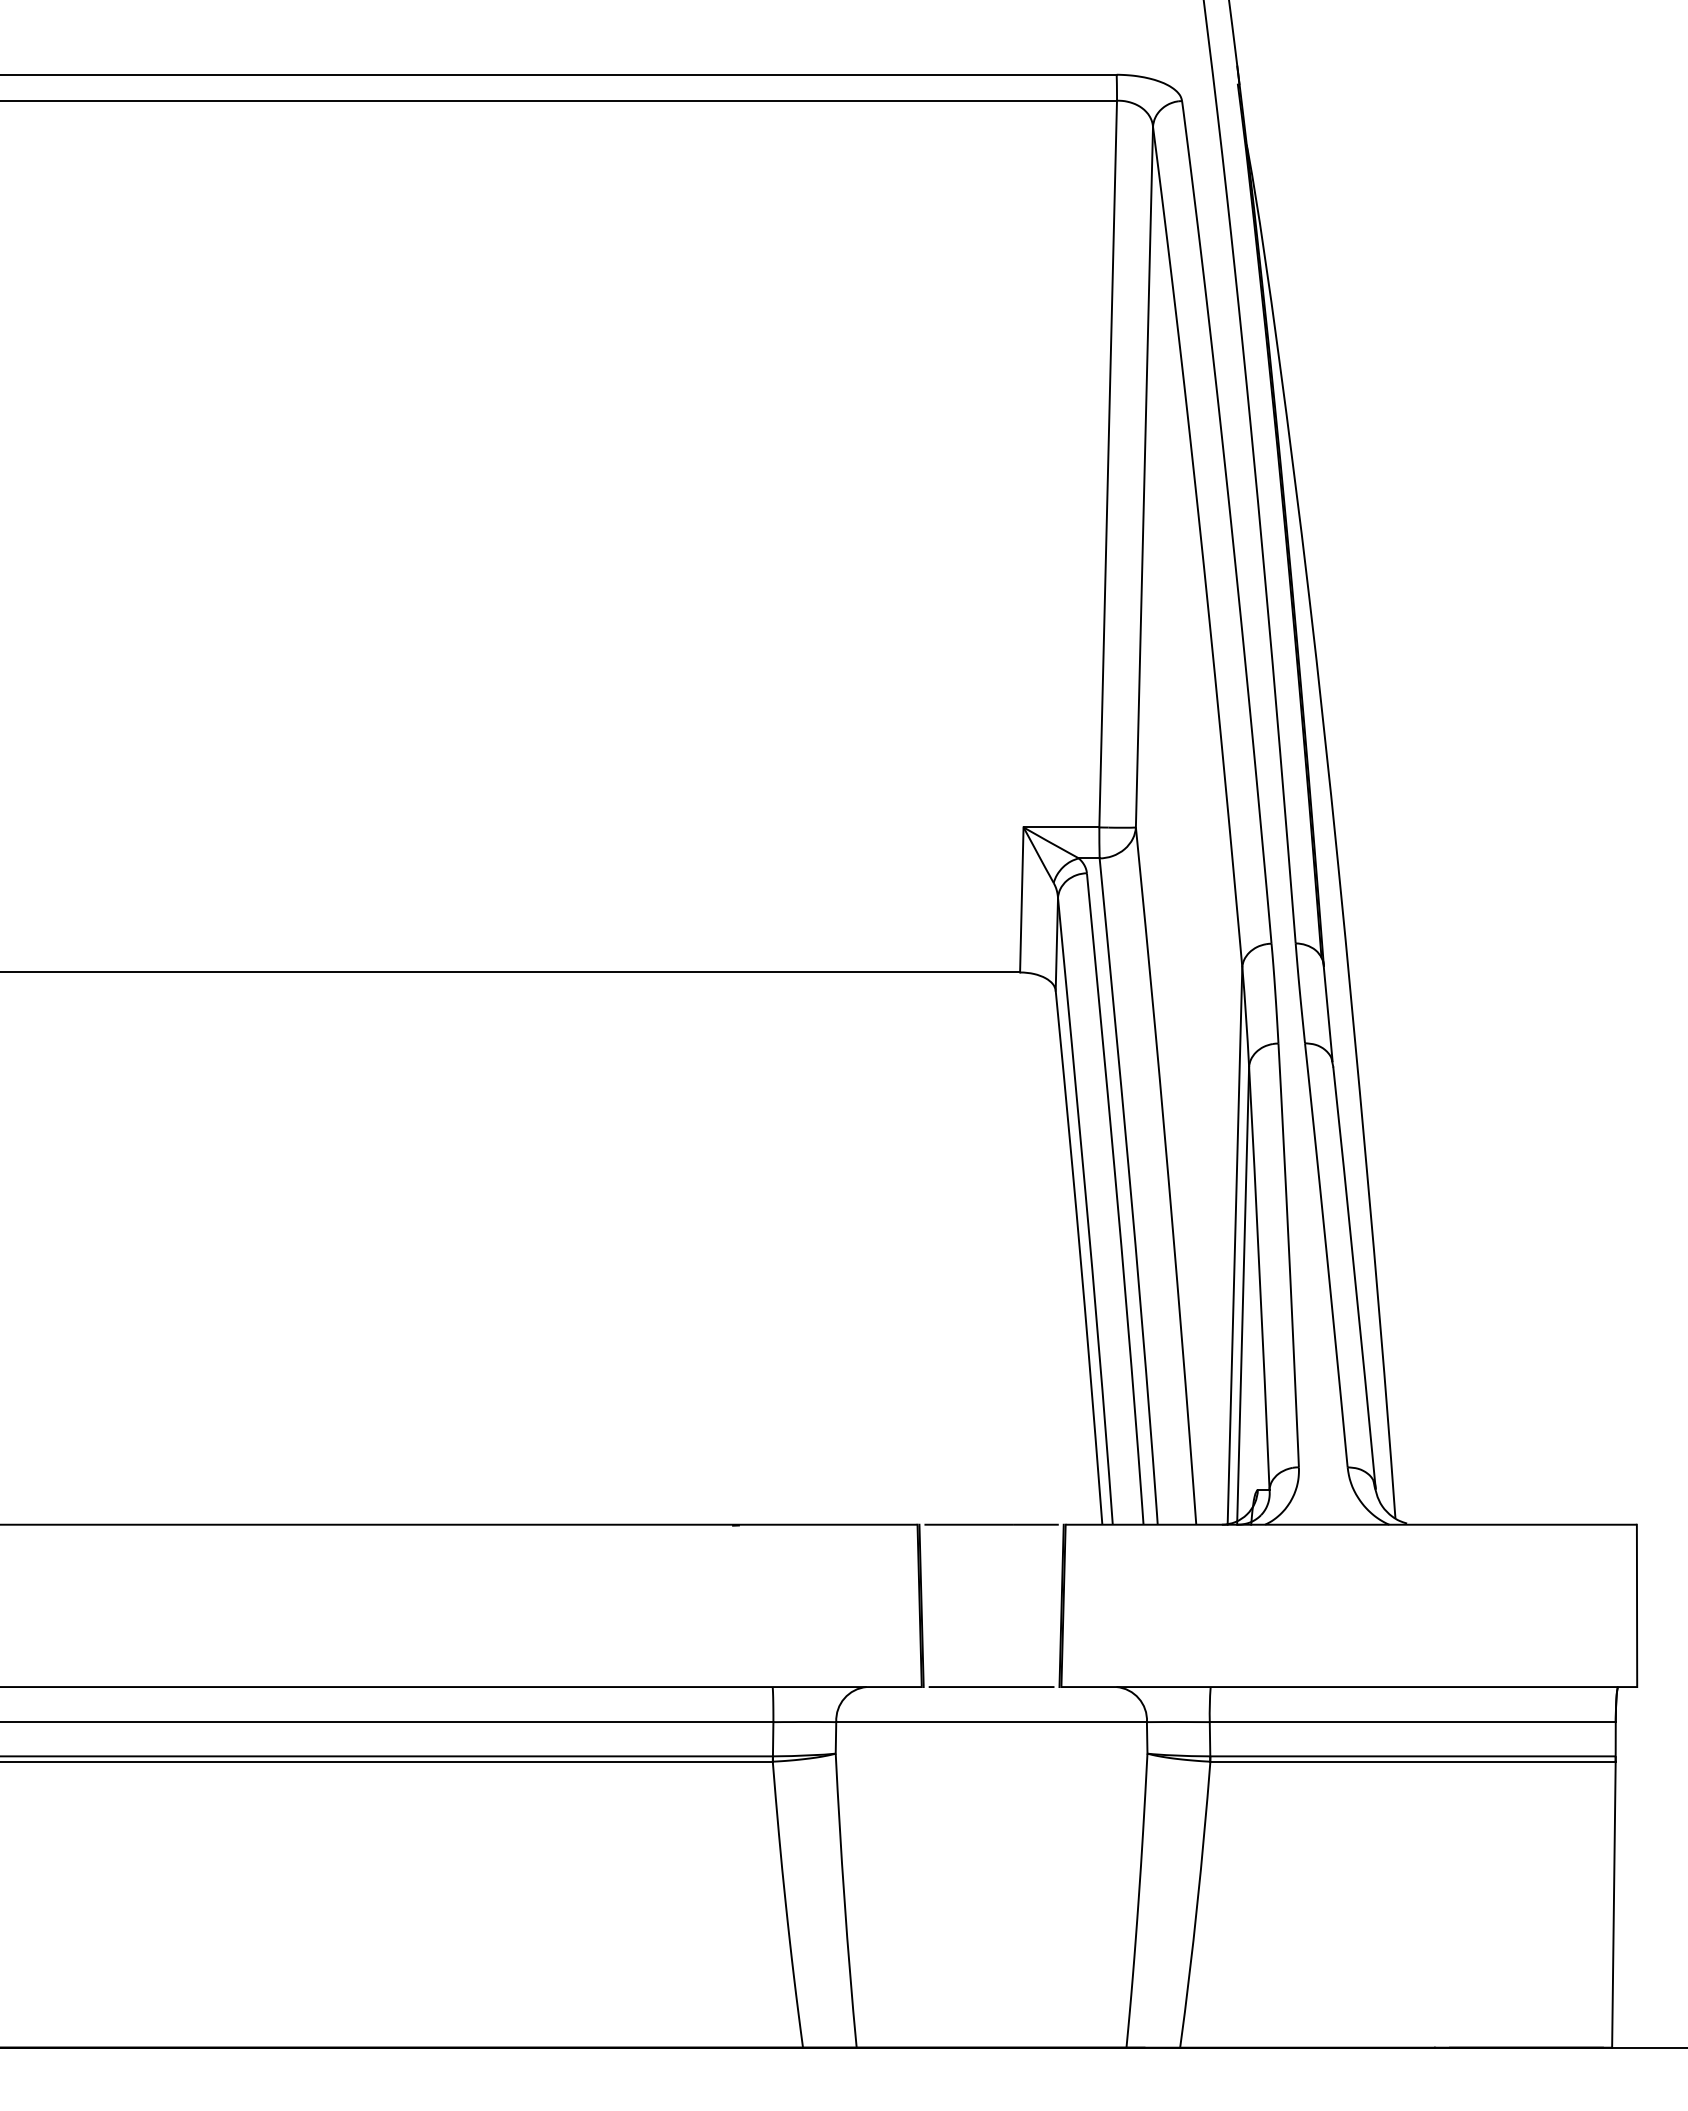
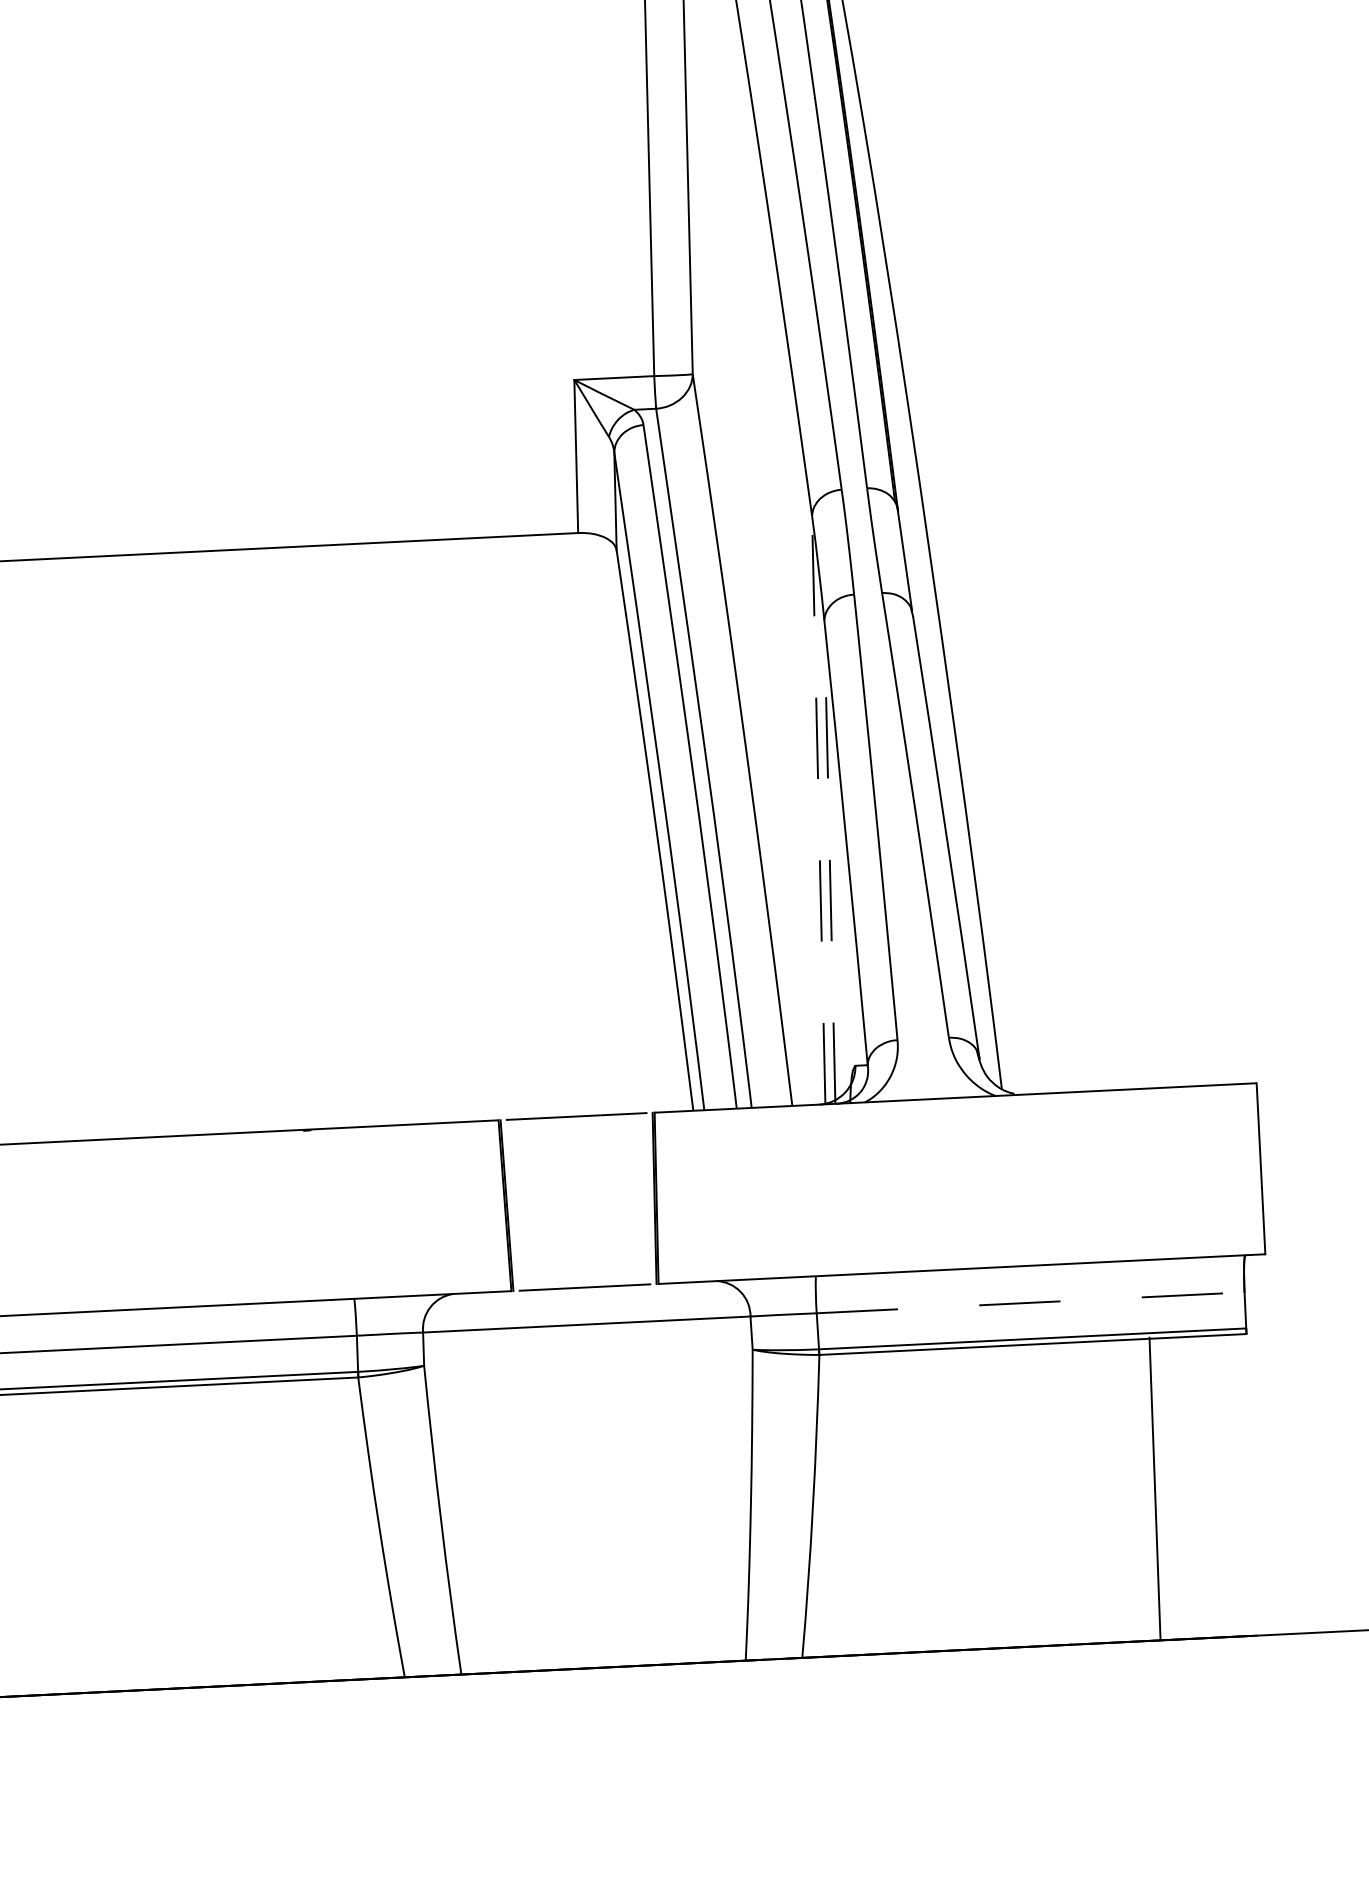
line: (1234, 1246) -> (818, 810), solid -> dashed
line: (1243, 1295) -> (830, 861), solid -> dashed
line: (1412, 1722) -> (1030, 1303), solid -> dashed
line: (1613, 1904) -> (1154, 1488), moved

